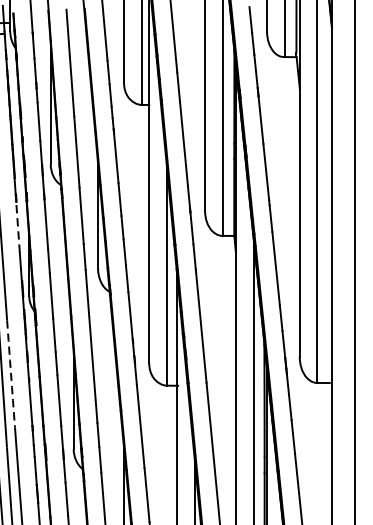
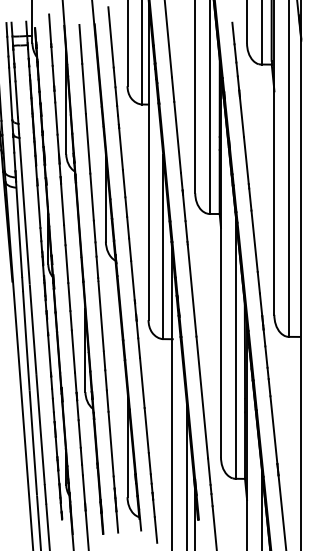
line: (17, 226) -> (38, 206), dashed -> solid
arc: (11, 374) -> (33, 329), dashed -> solid

